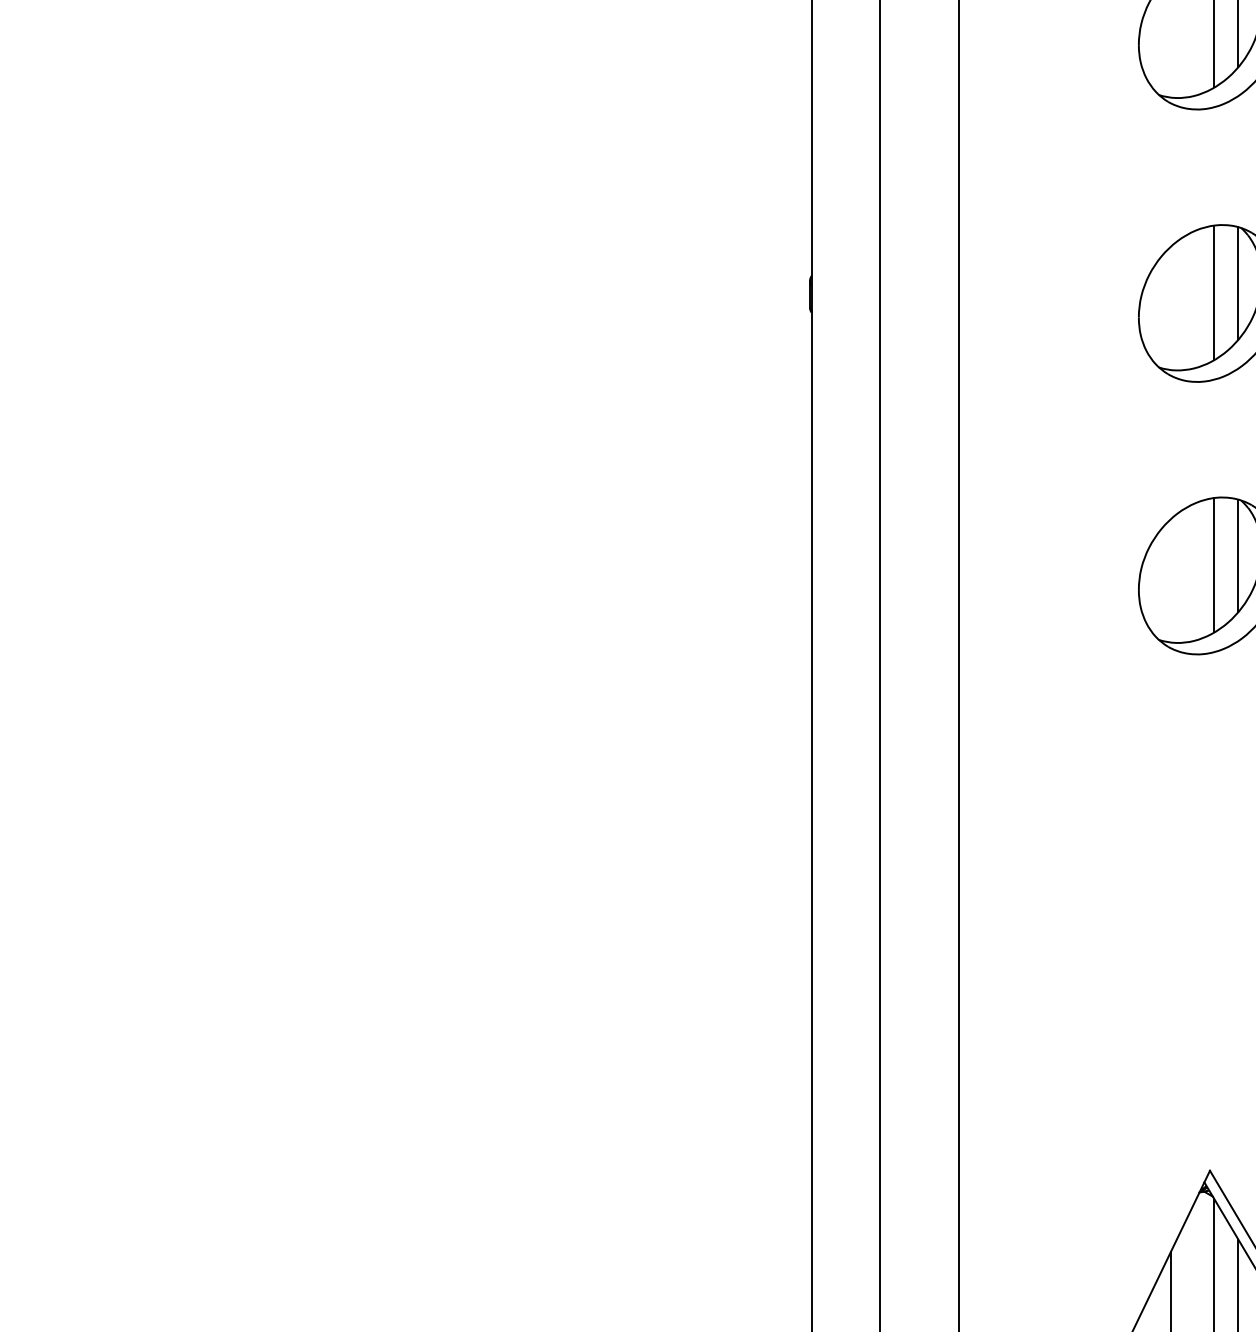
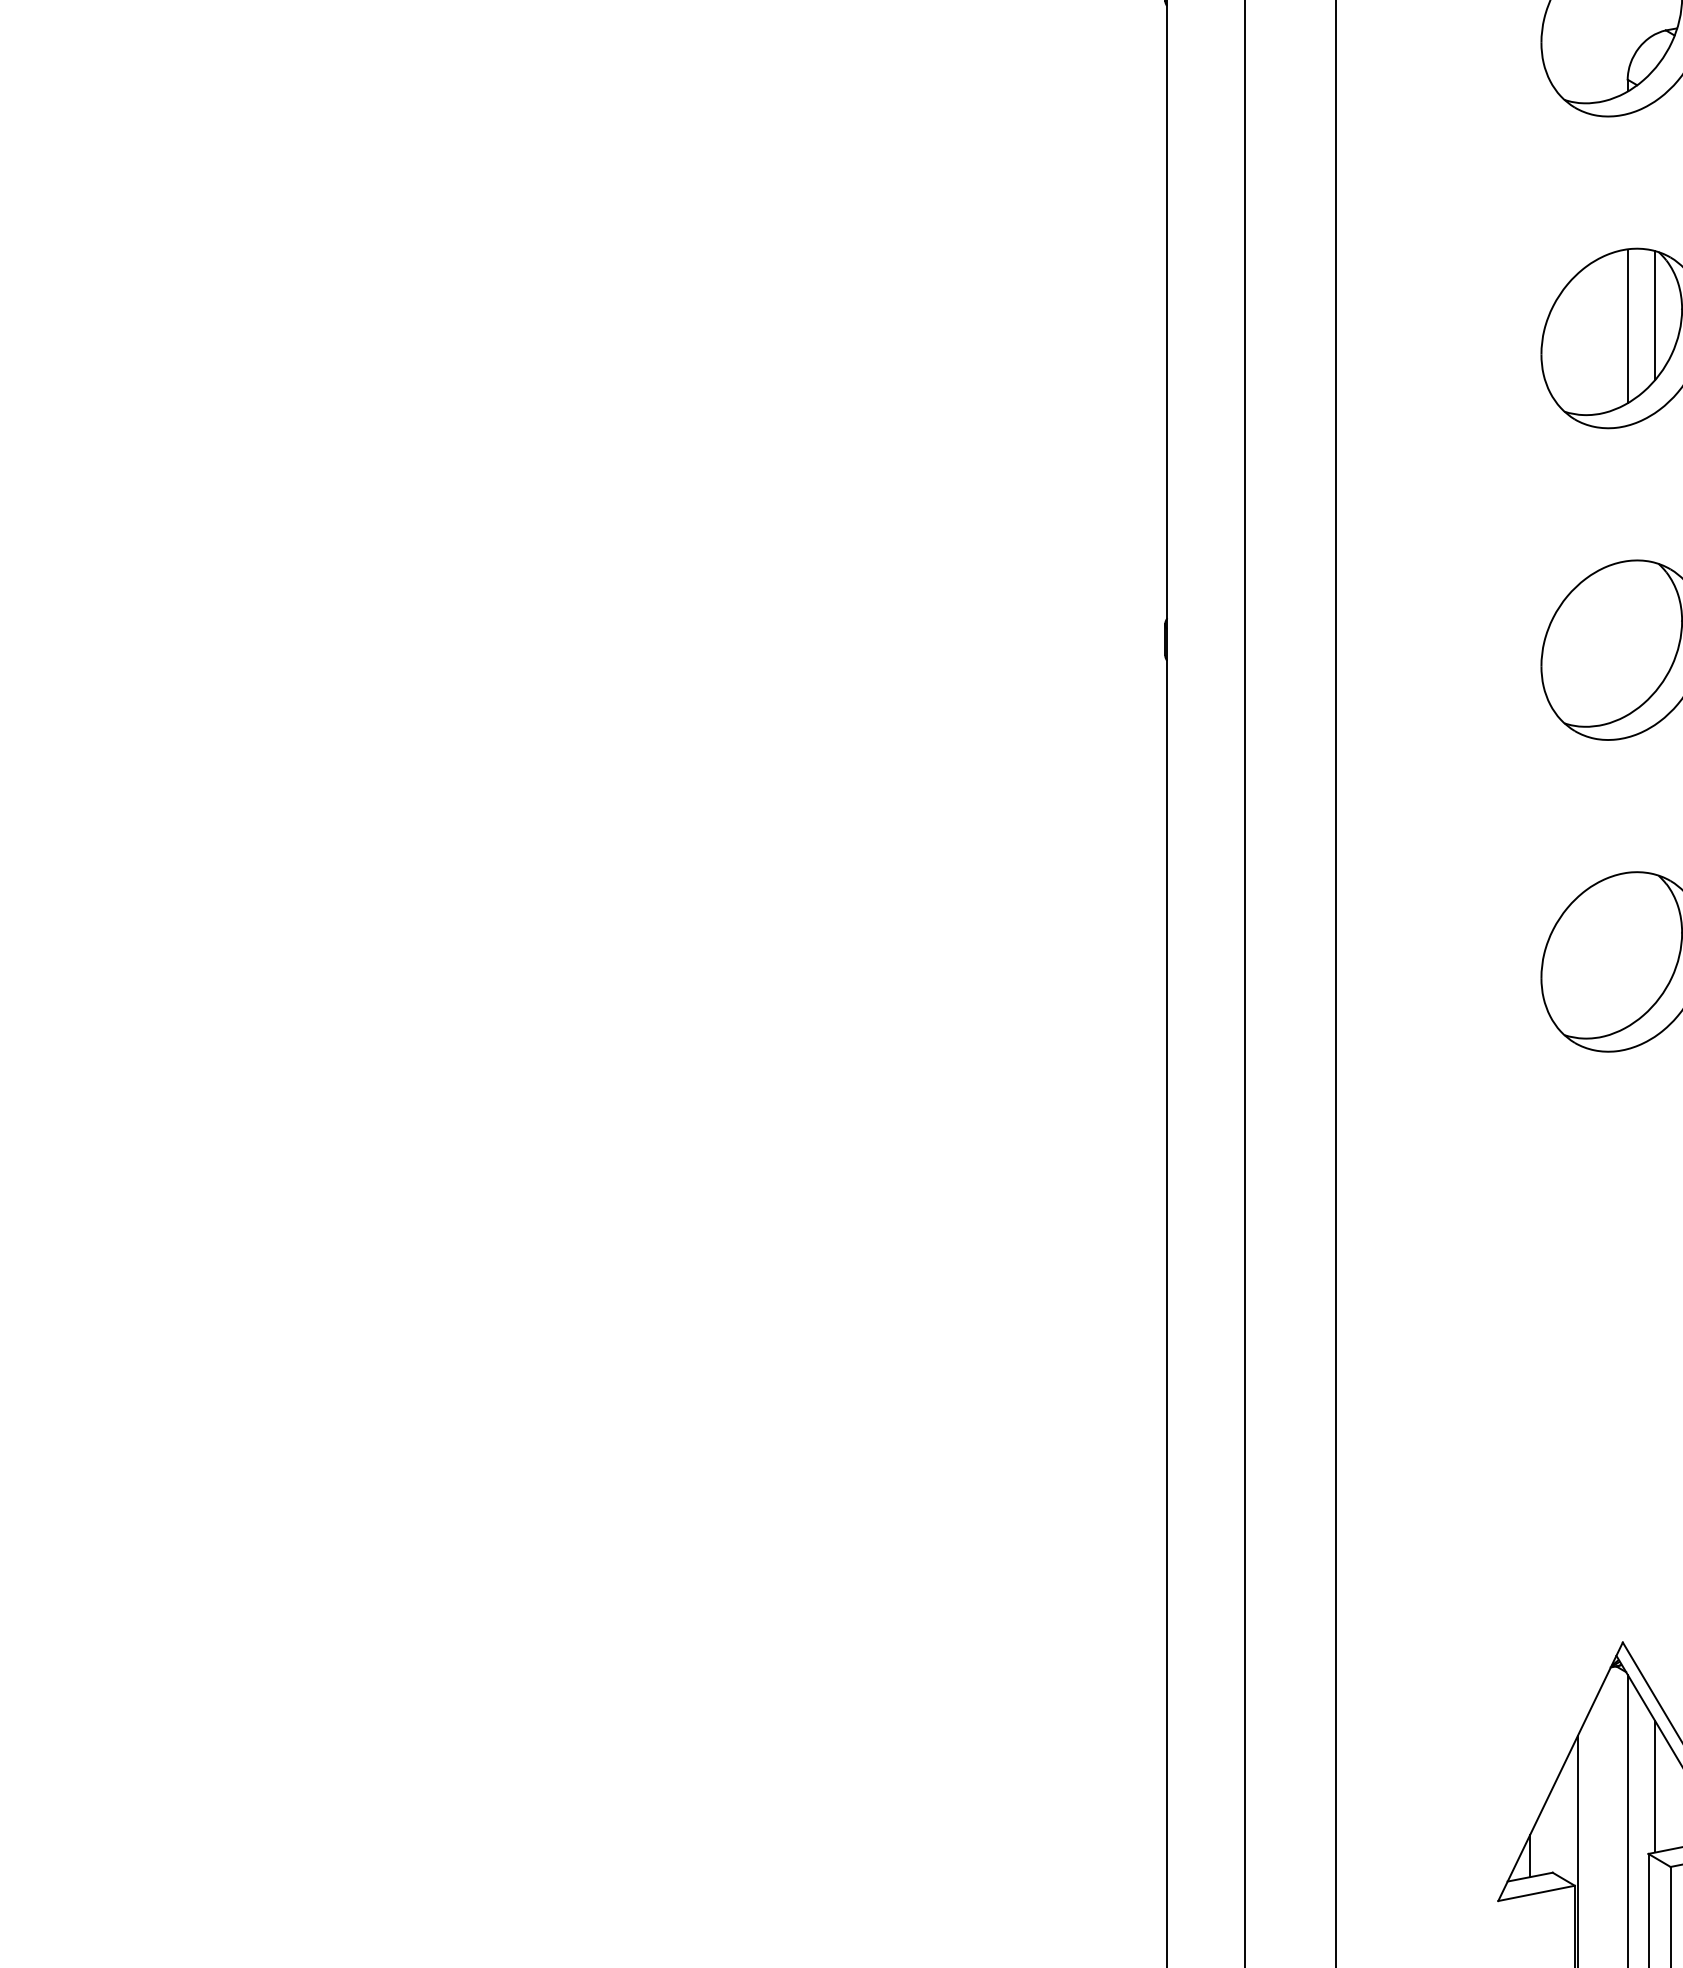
line: (1238, 283) -> (1655, 627), removed
line: (1214, 292) -> (1627, 637), removed
line: (1238, 555) -> (1655, 938), removed
line: (1214, 565) -> (1627, 949), removed

